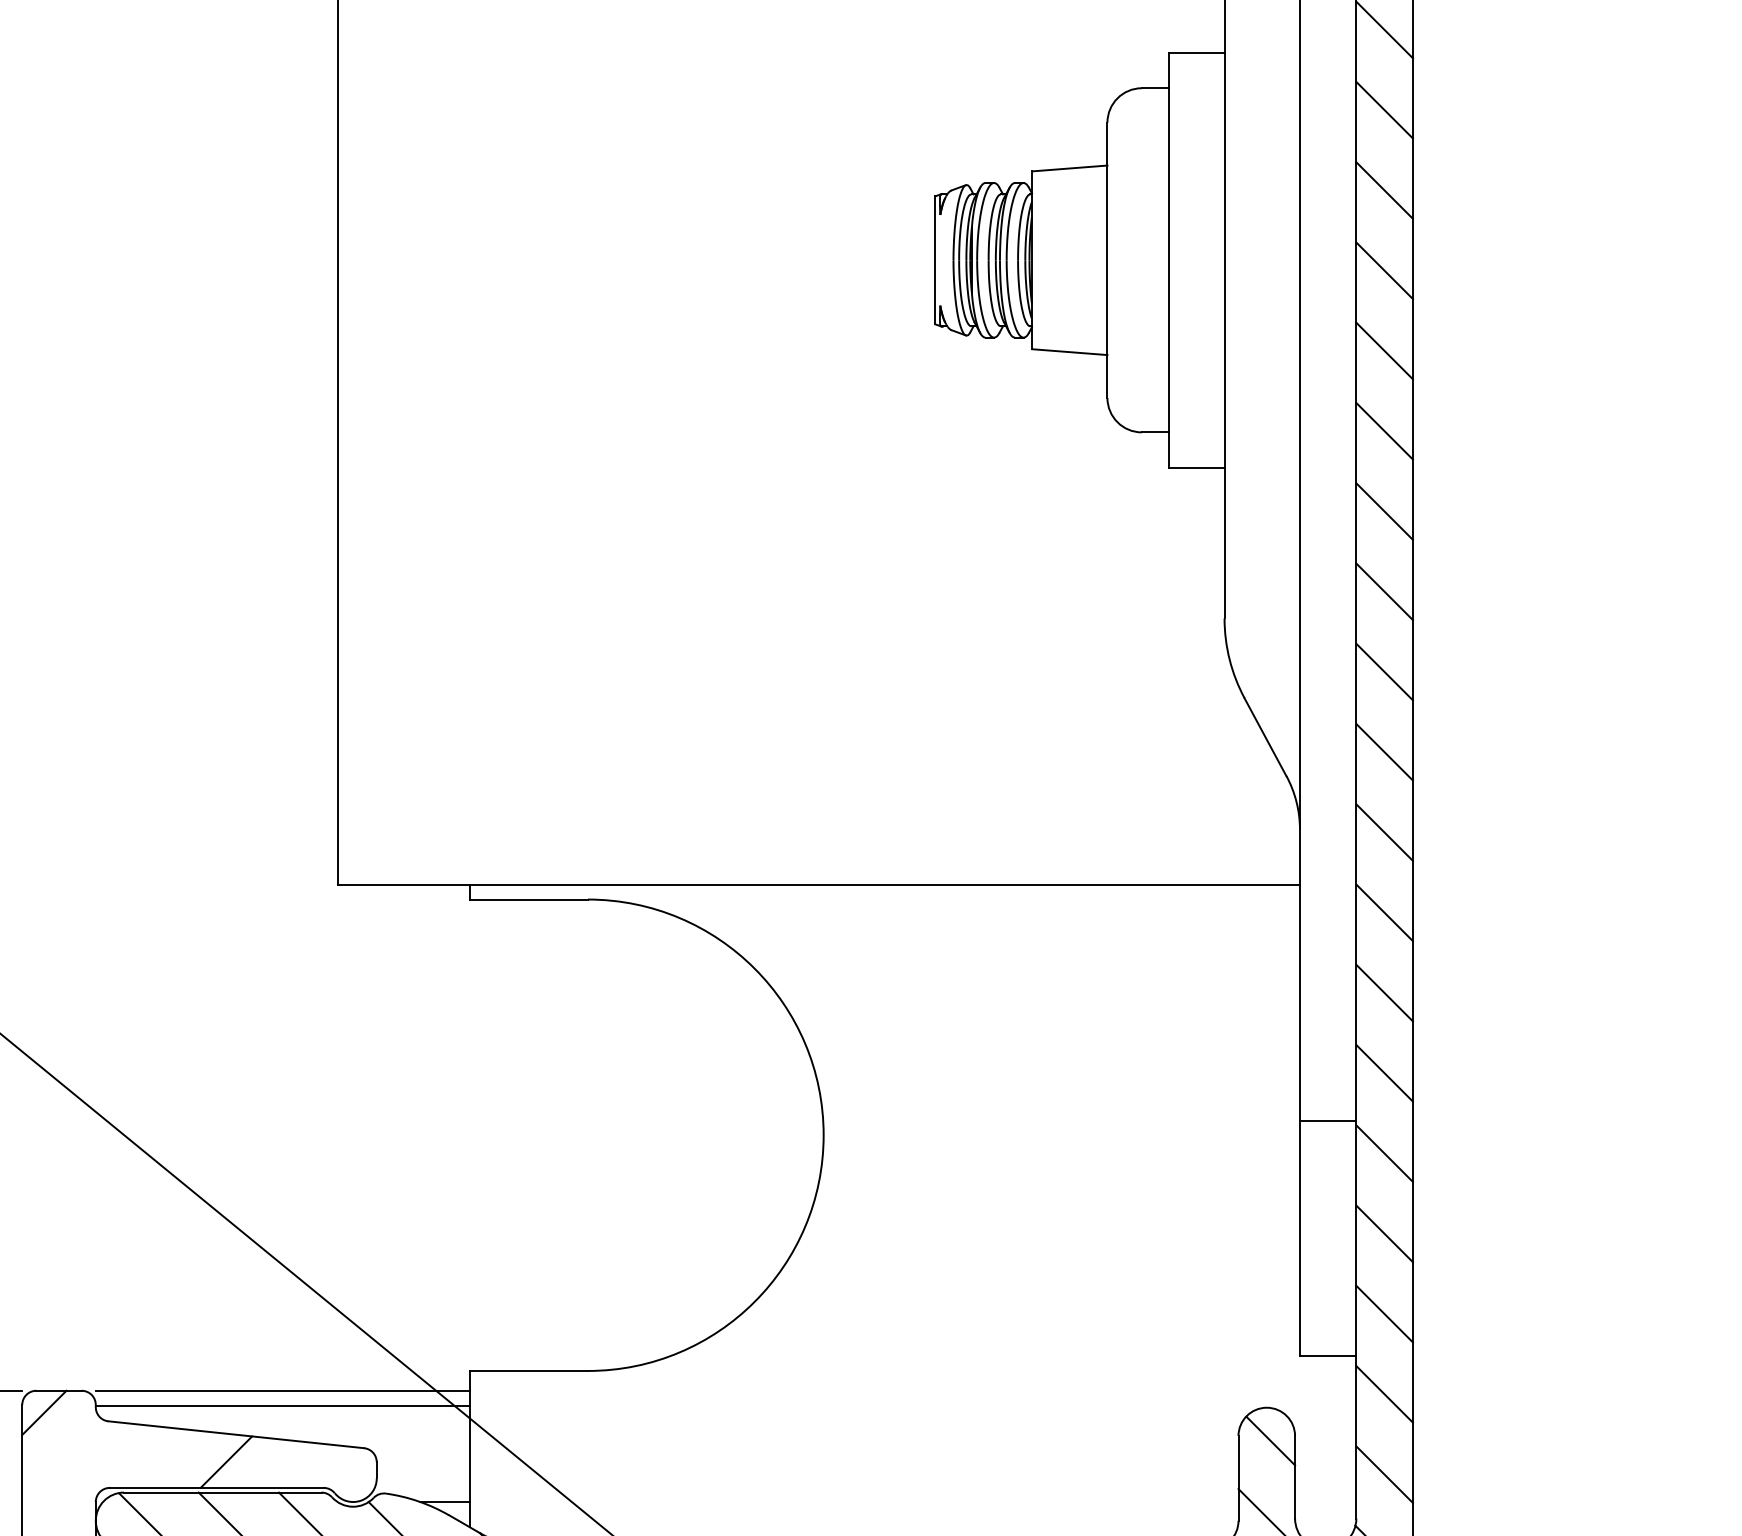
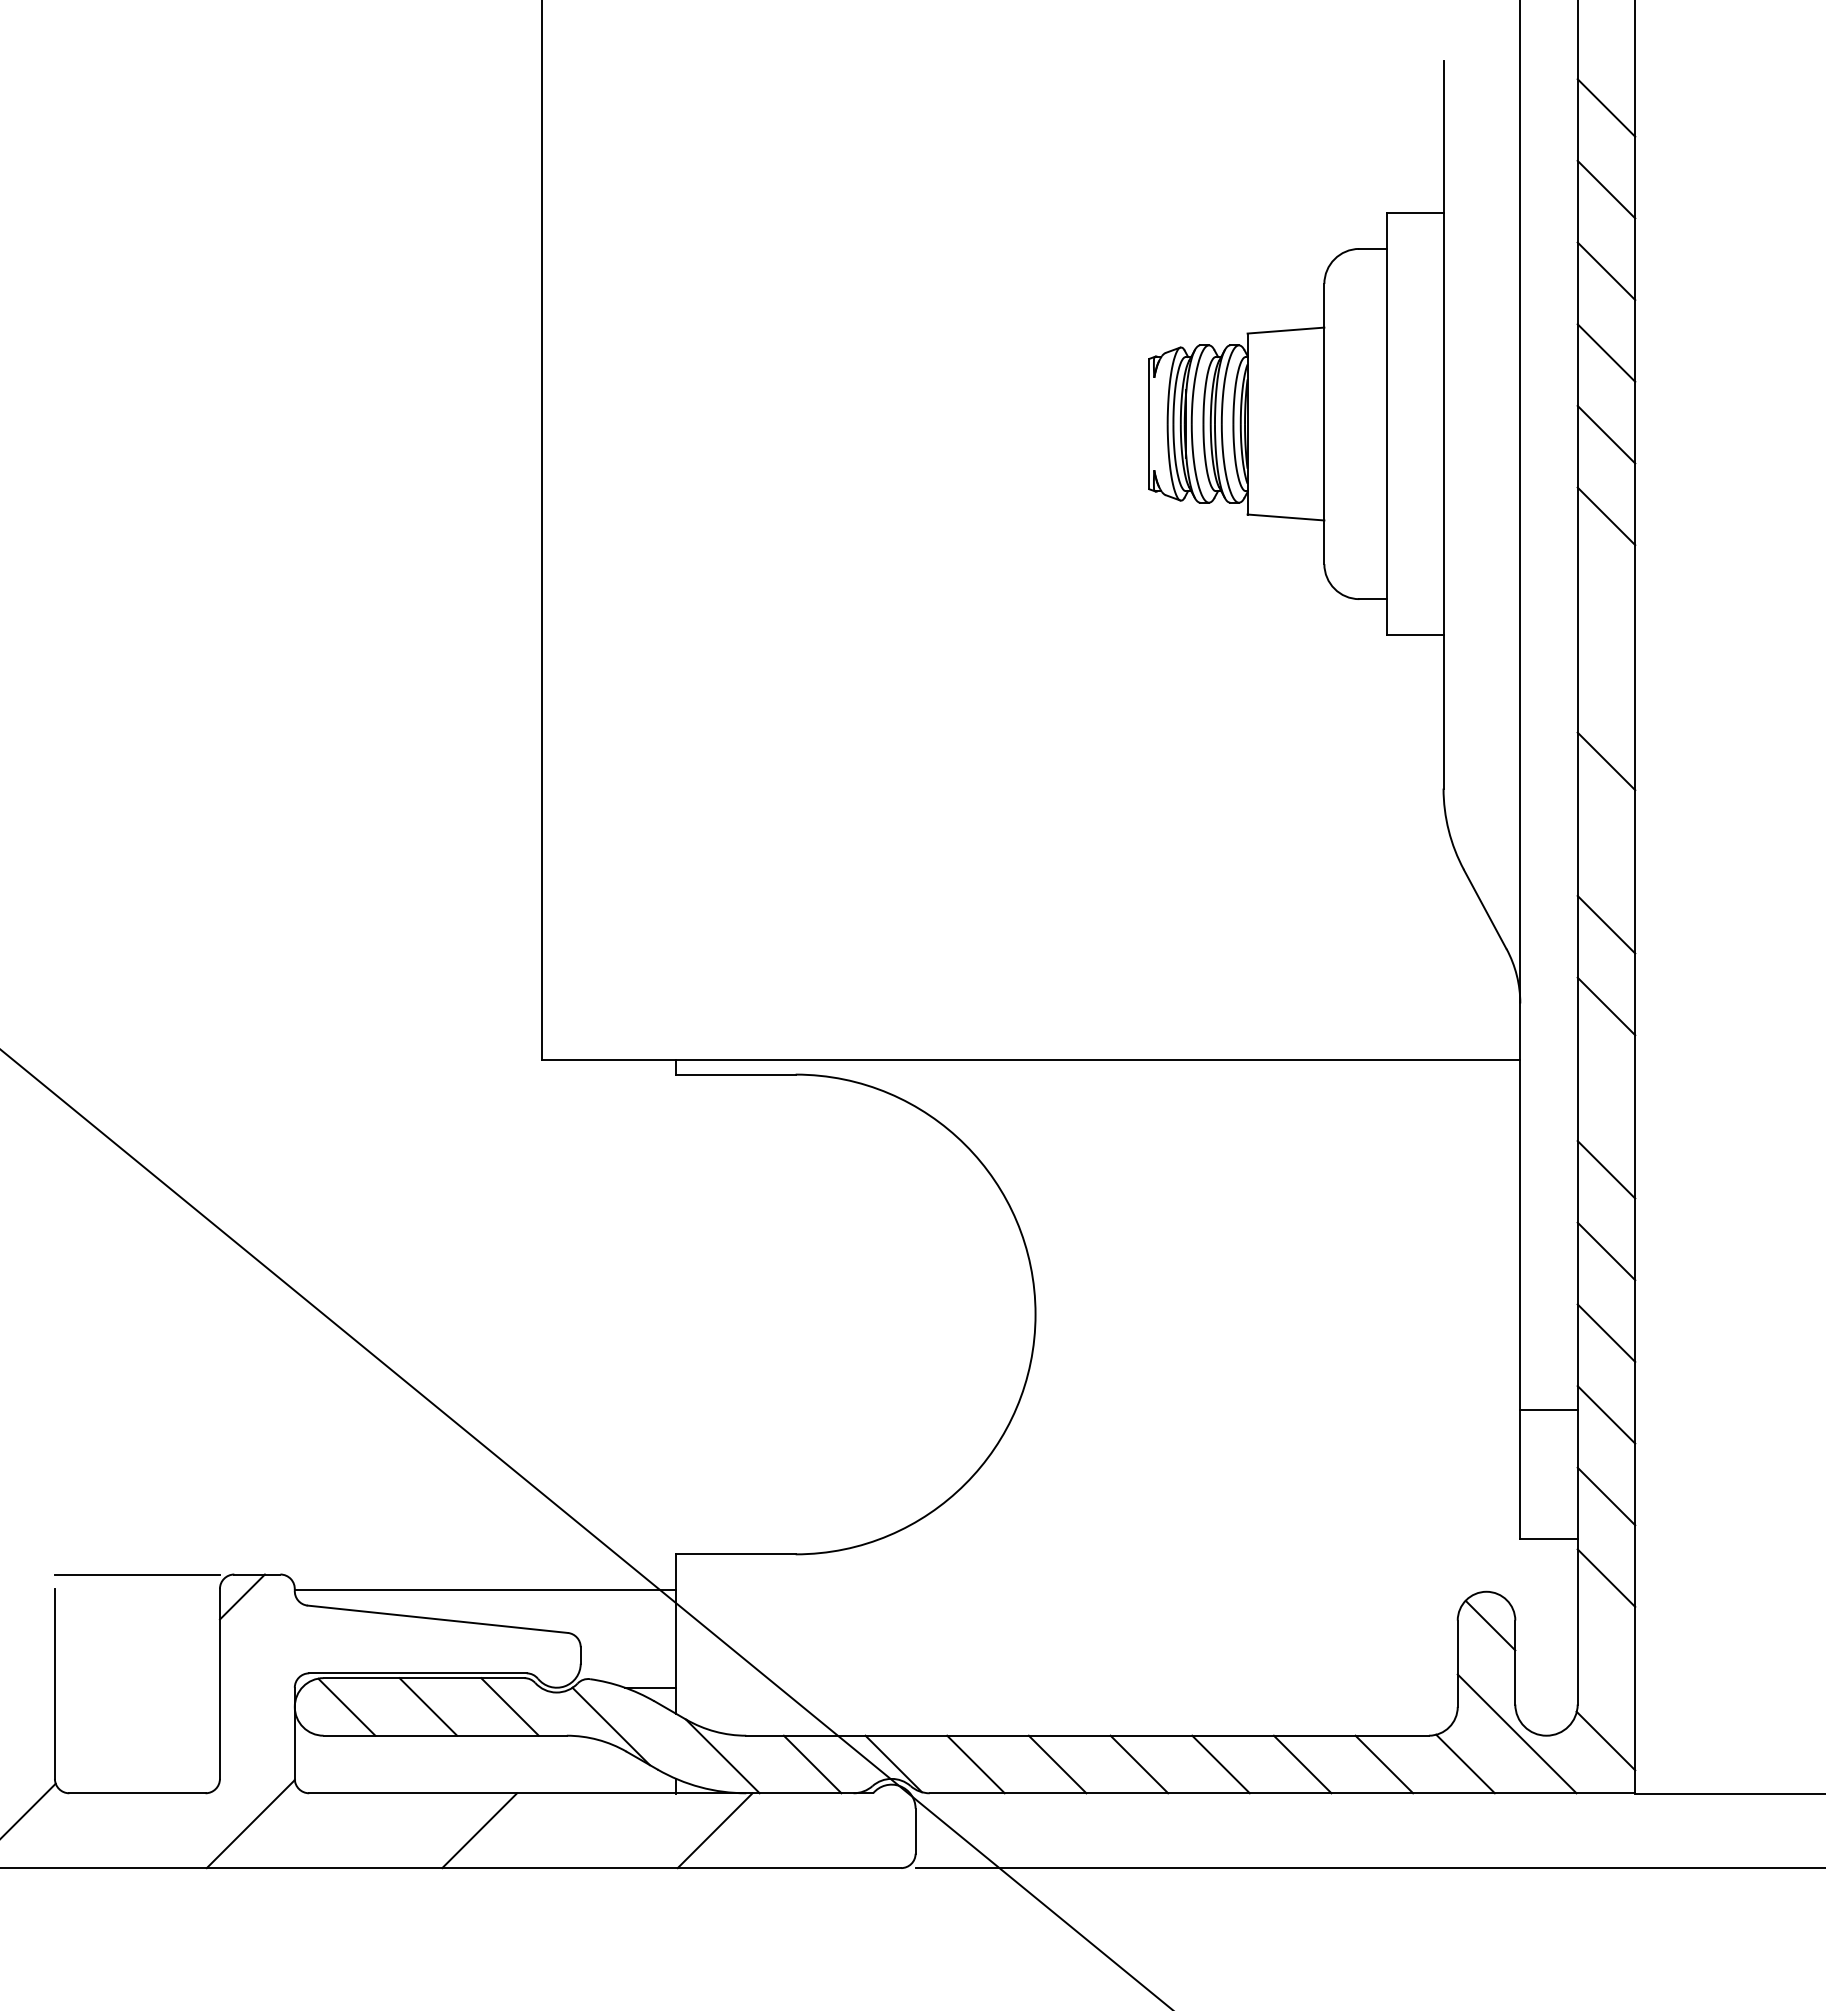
line: (1384, 430) -> (1606, 597), removed
line: (1384, 511) -> (1606, 679), removed
line: (1384, 671) -> (1606, 842), removed
line: (1384, 912) -> (1606, 1087), removed
line: (1327, 1120) -> (1548, 1409), moved
line: (282, 1390) -> (484, 1574), removed
line: (226, 1462) -> (427, 1647), removed
line: (1384, 1474) -> (1606, 1659), removed

